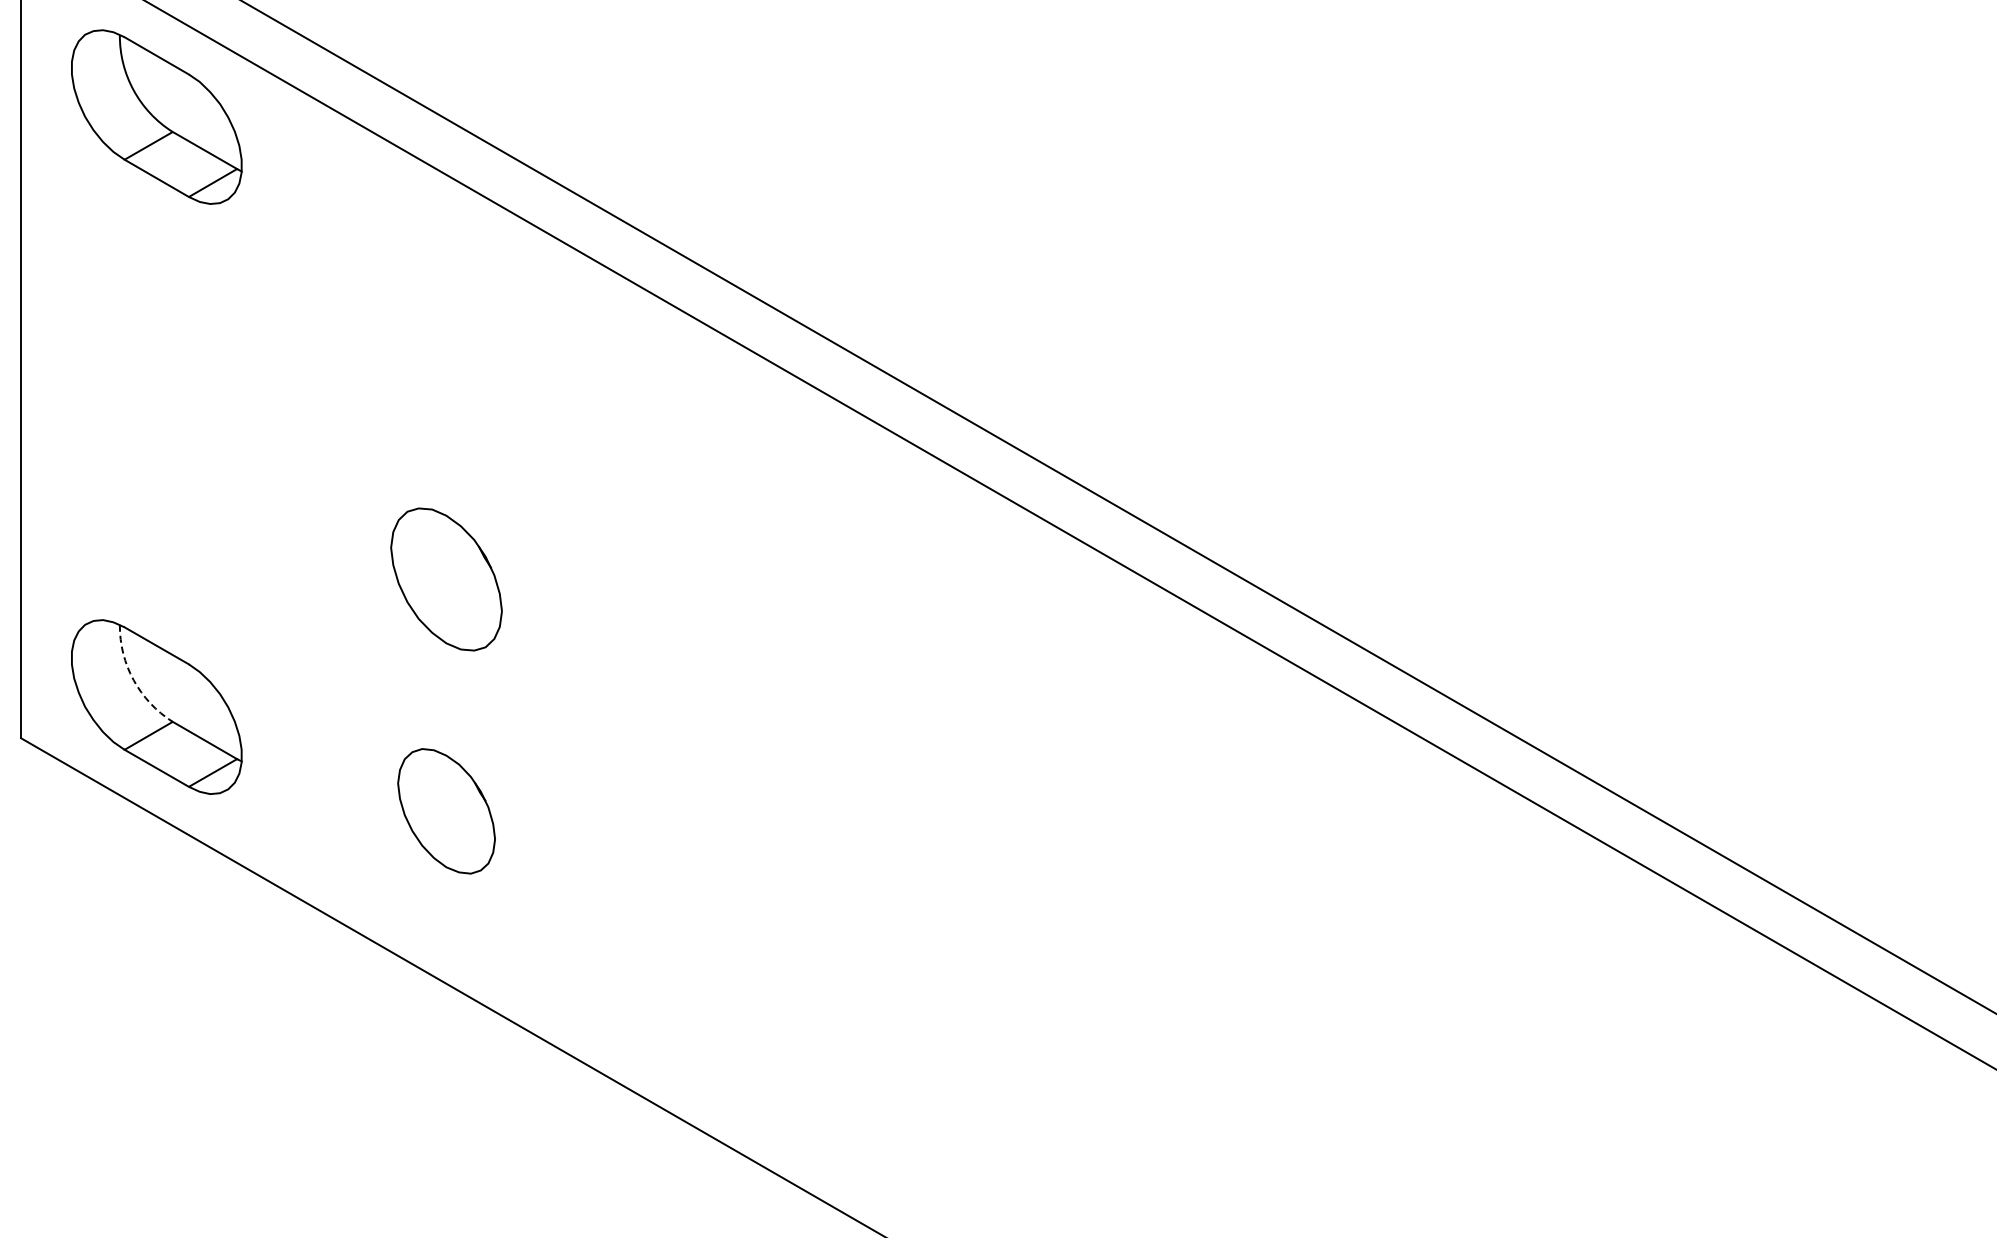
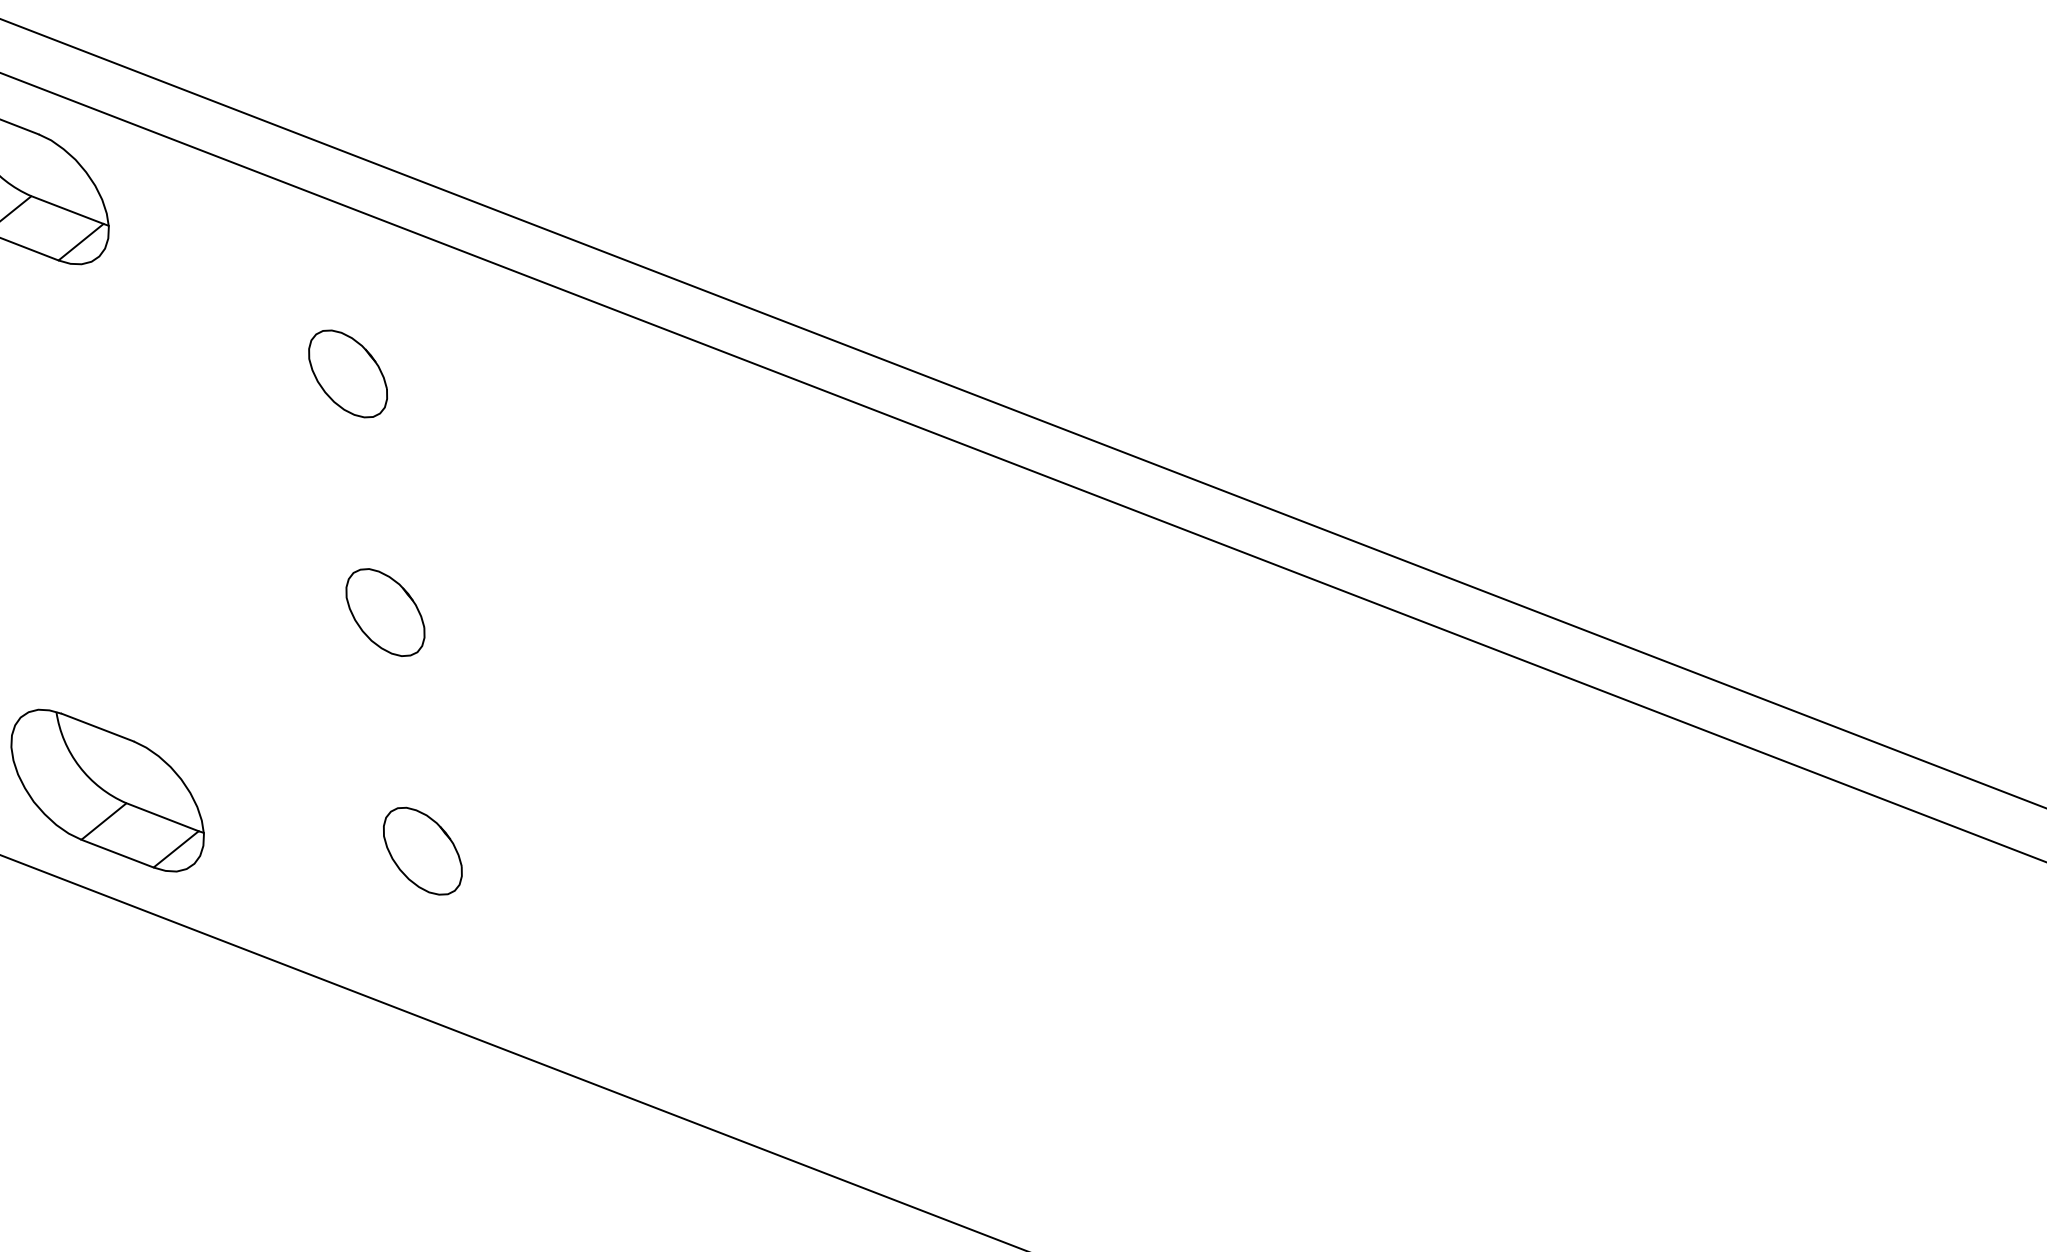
part: (446, 347) -> (347, 373), added
part: (446, 579) -> (385, 612), size x0.62
arc: (133, 680) -> (79, 767), dashed -> solid
part: (446, 811) -> (422, 851), size x0.71

